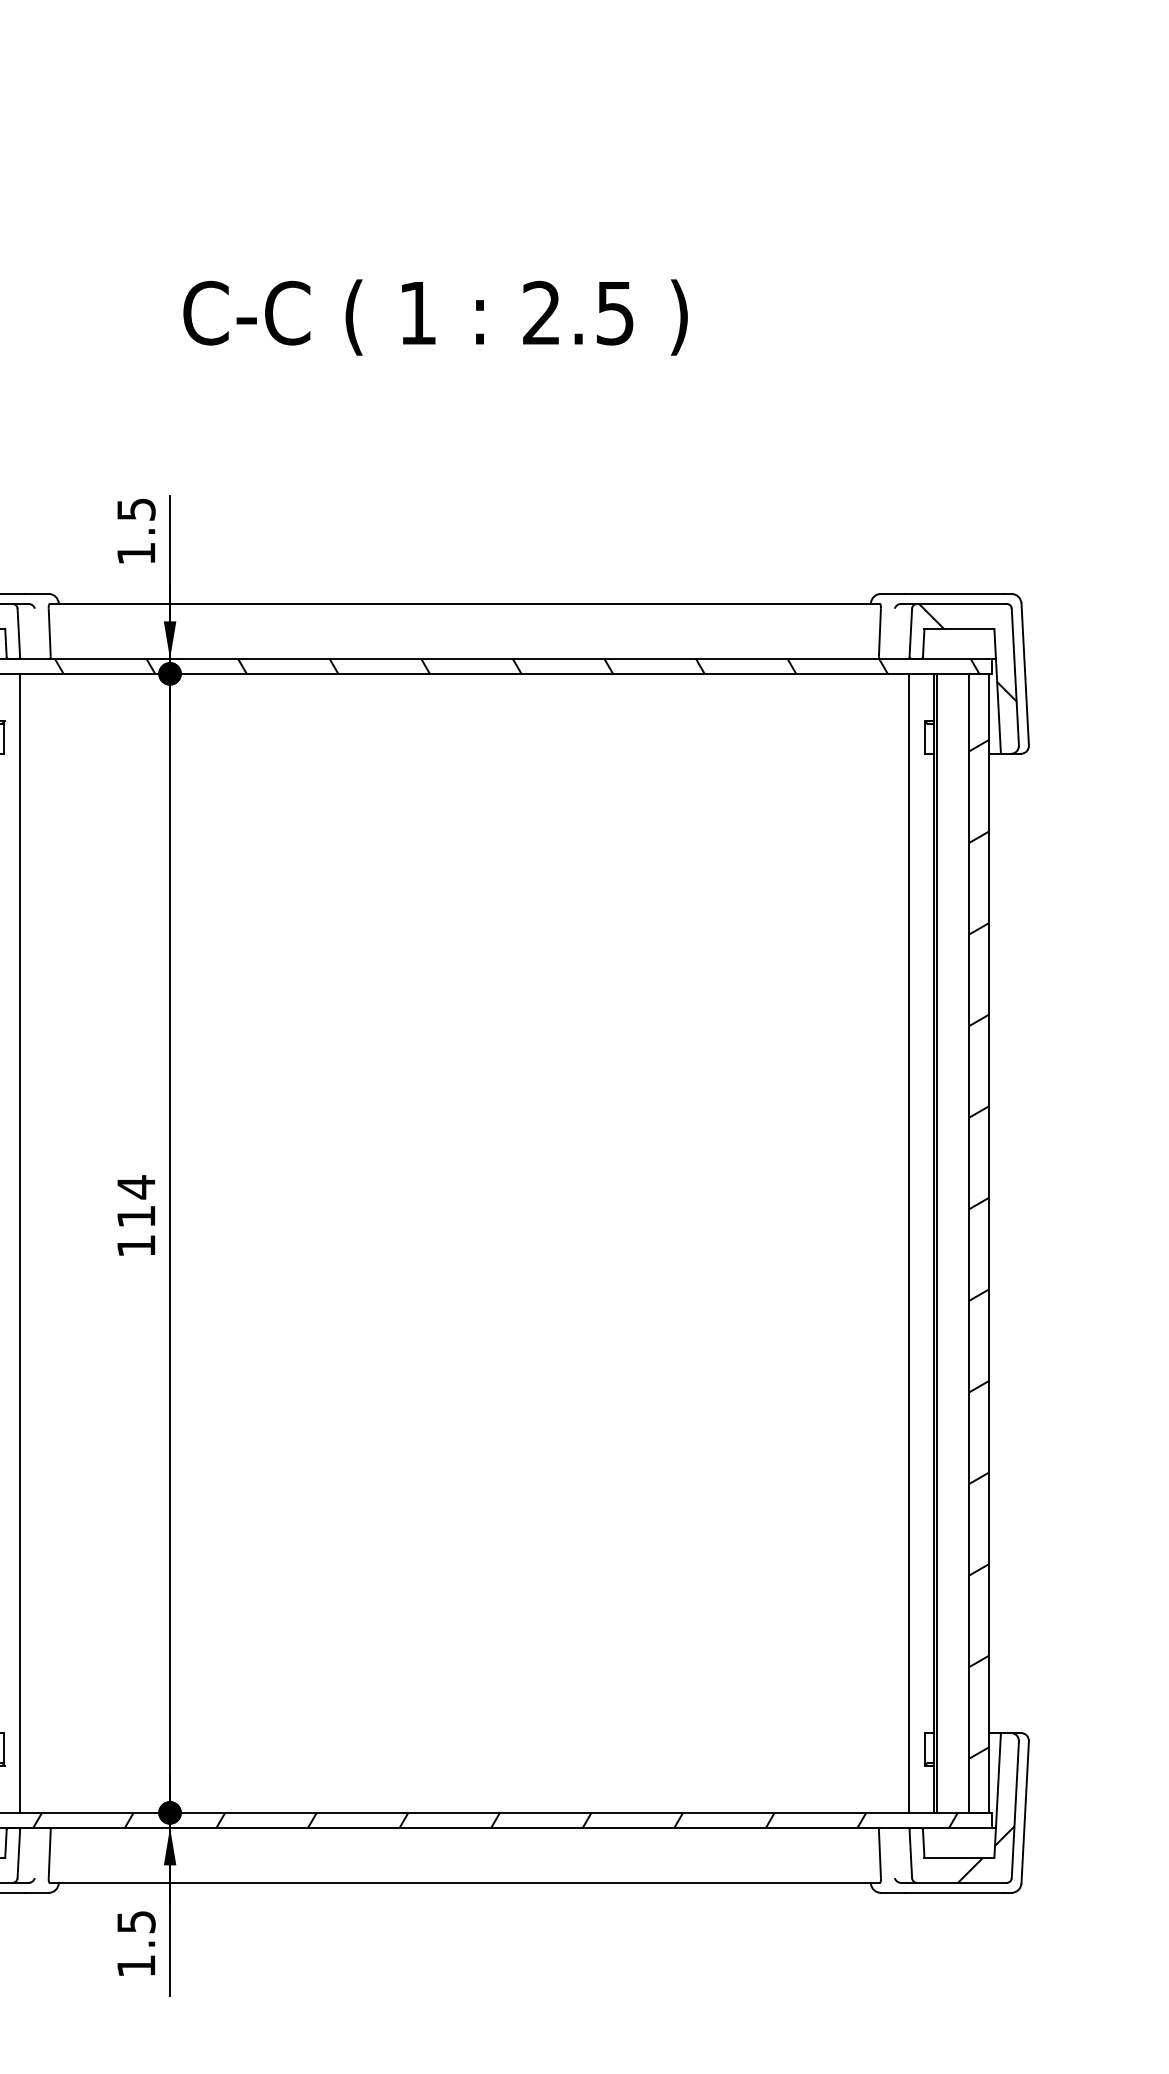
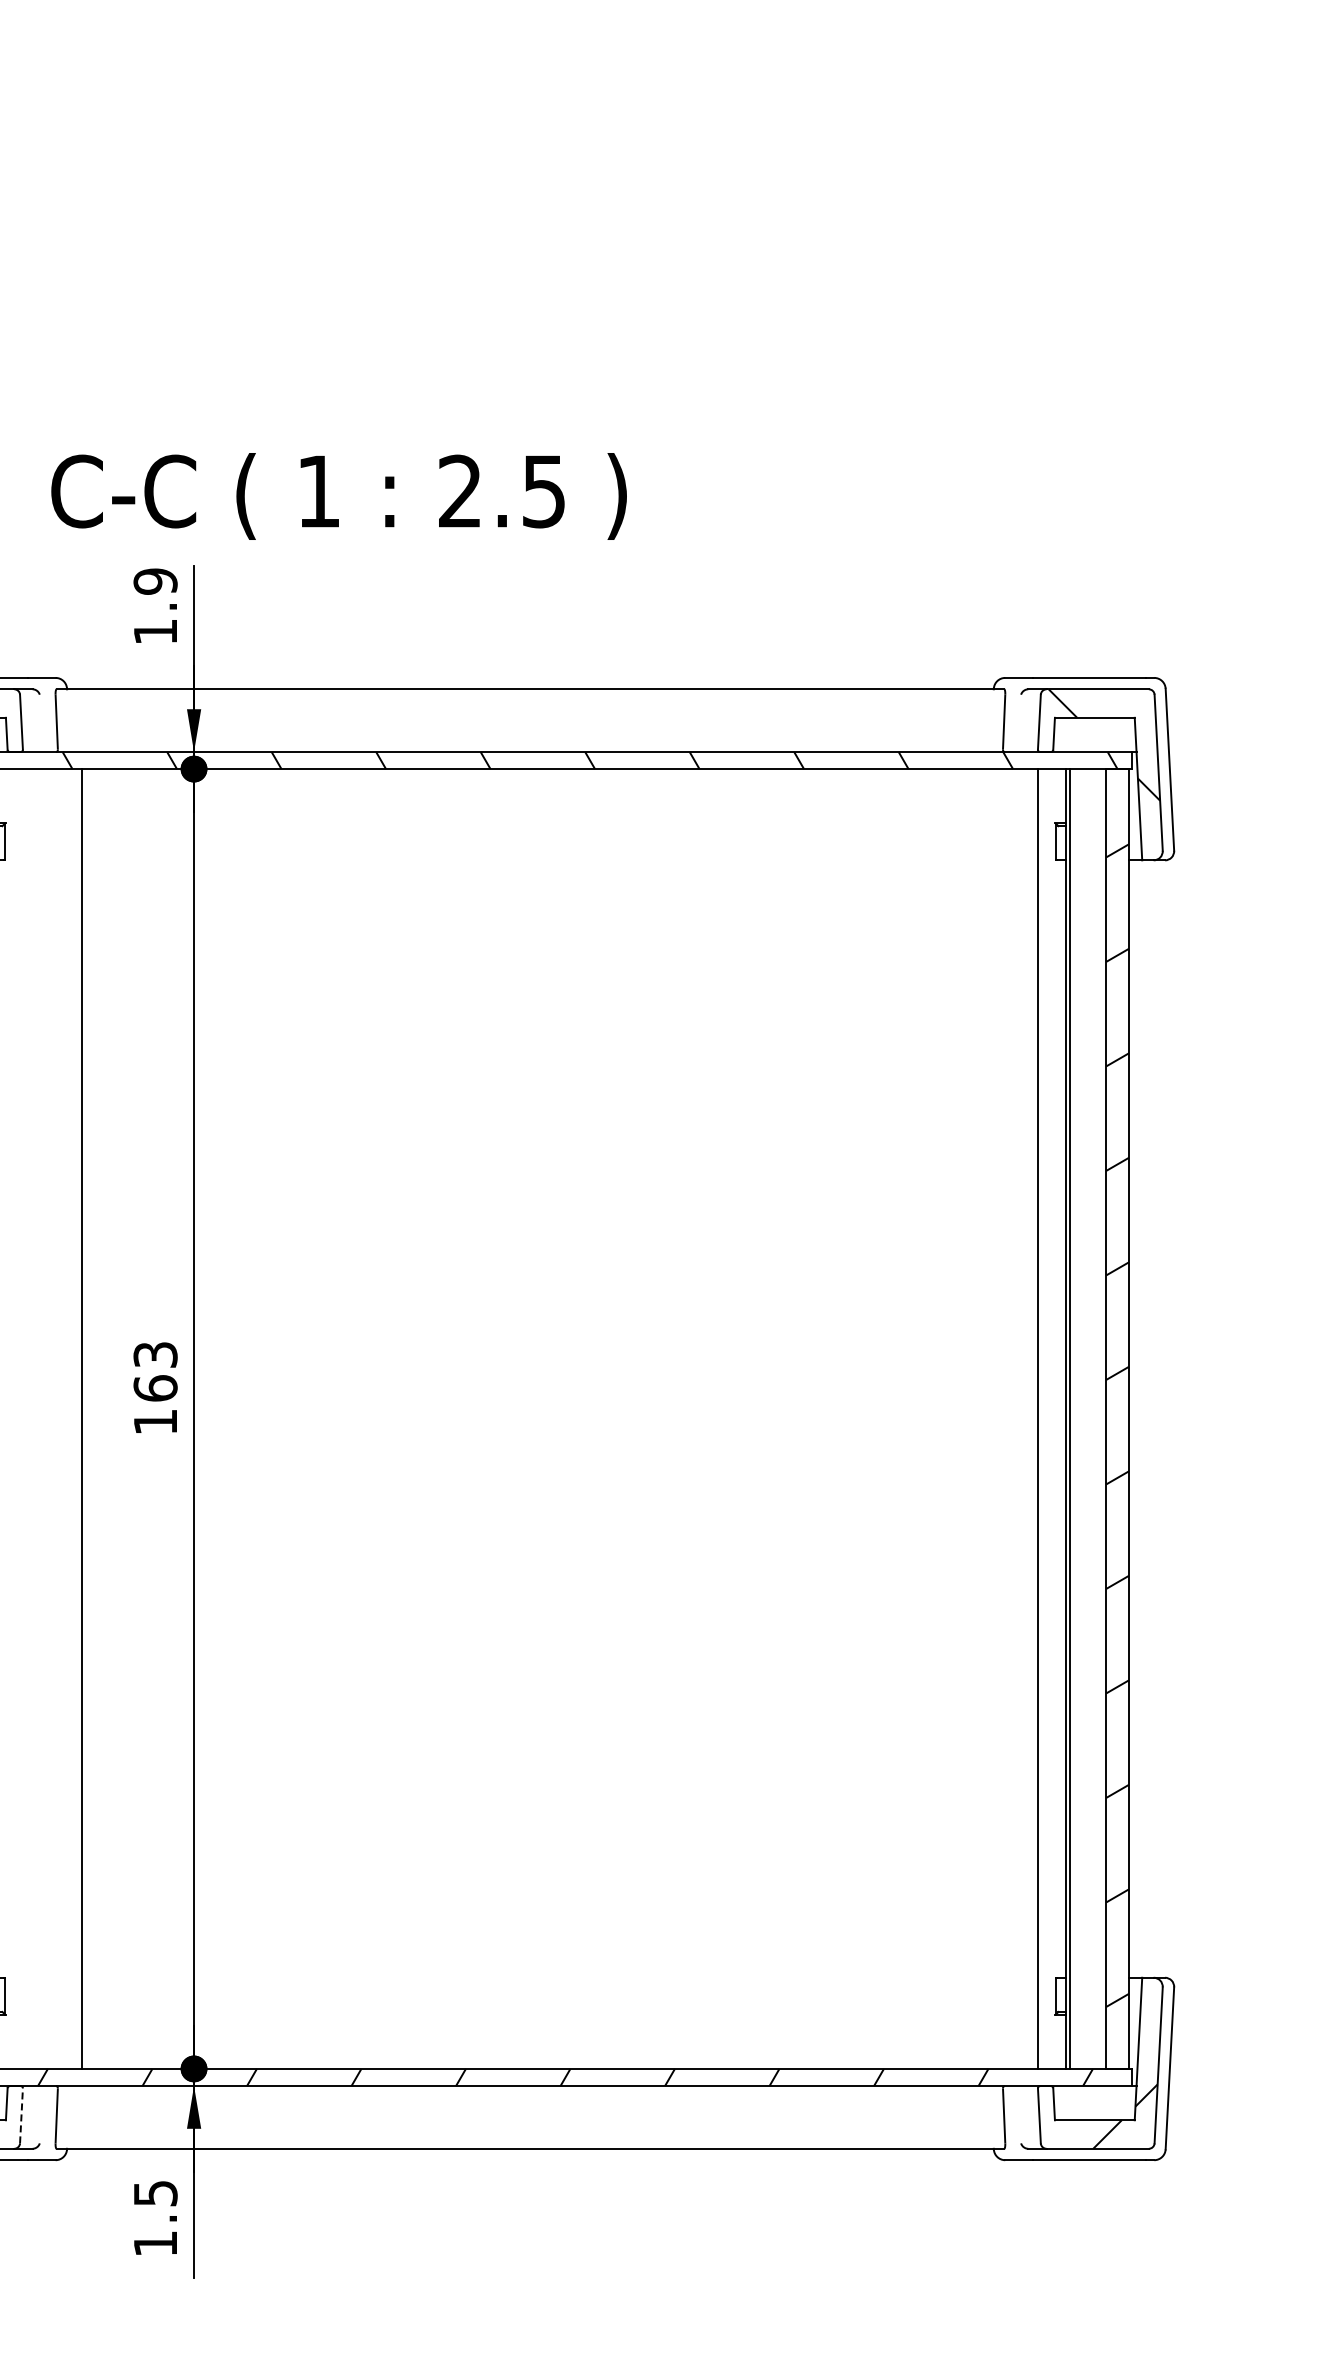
text: (435, 317) -> (338, 496), moved
text: (136, 509) -> (155, 581), 1.5 -> 1.9
text: (136, 1201) -> (155, 1371), 114 -> 163
line: (20, 1242) -> (82, 1418), moved
line: (18, 1853) -> (21, 2115), solid -> dashed

